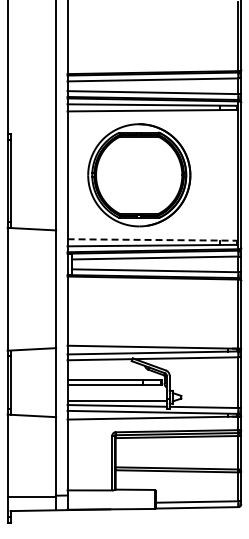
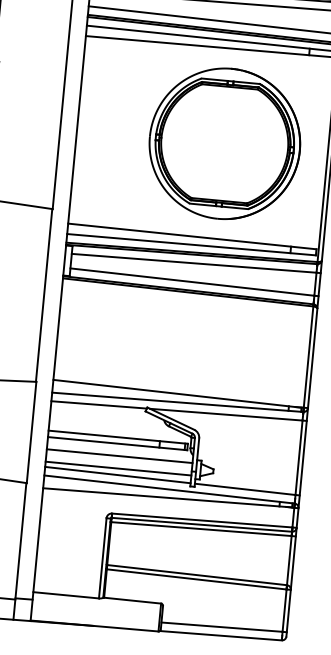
part: (139, 175) -> (225, 144), moved
line: (152, 239) -> (192, 235), dashed -> solid
line: (116, 393) -> (118, 456), added

